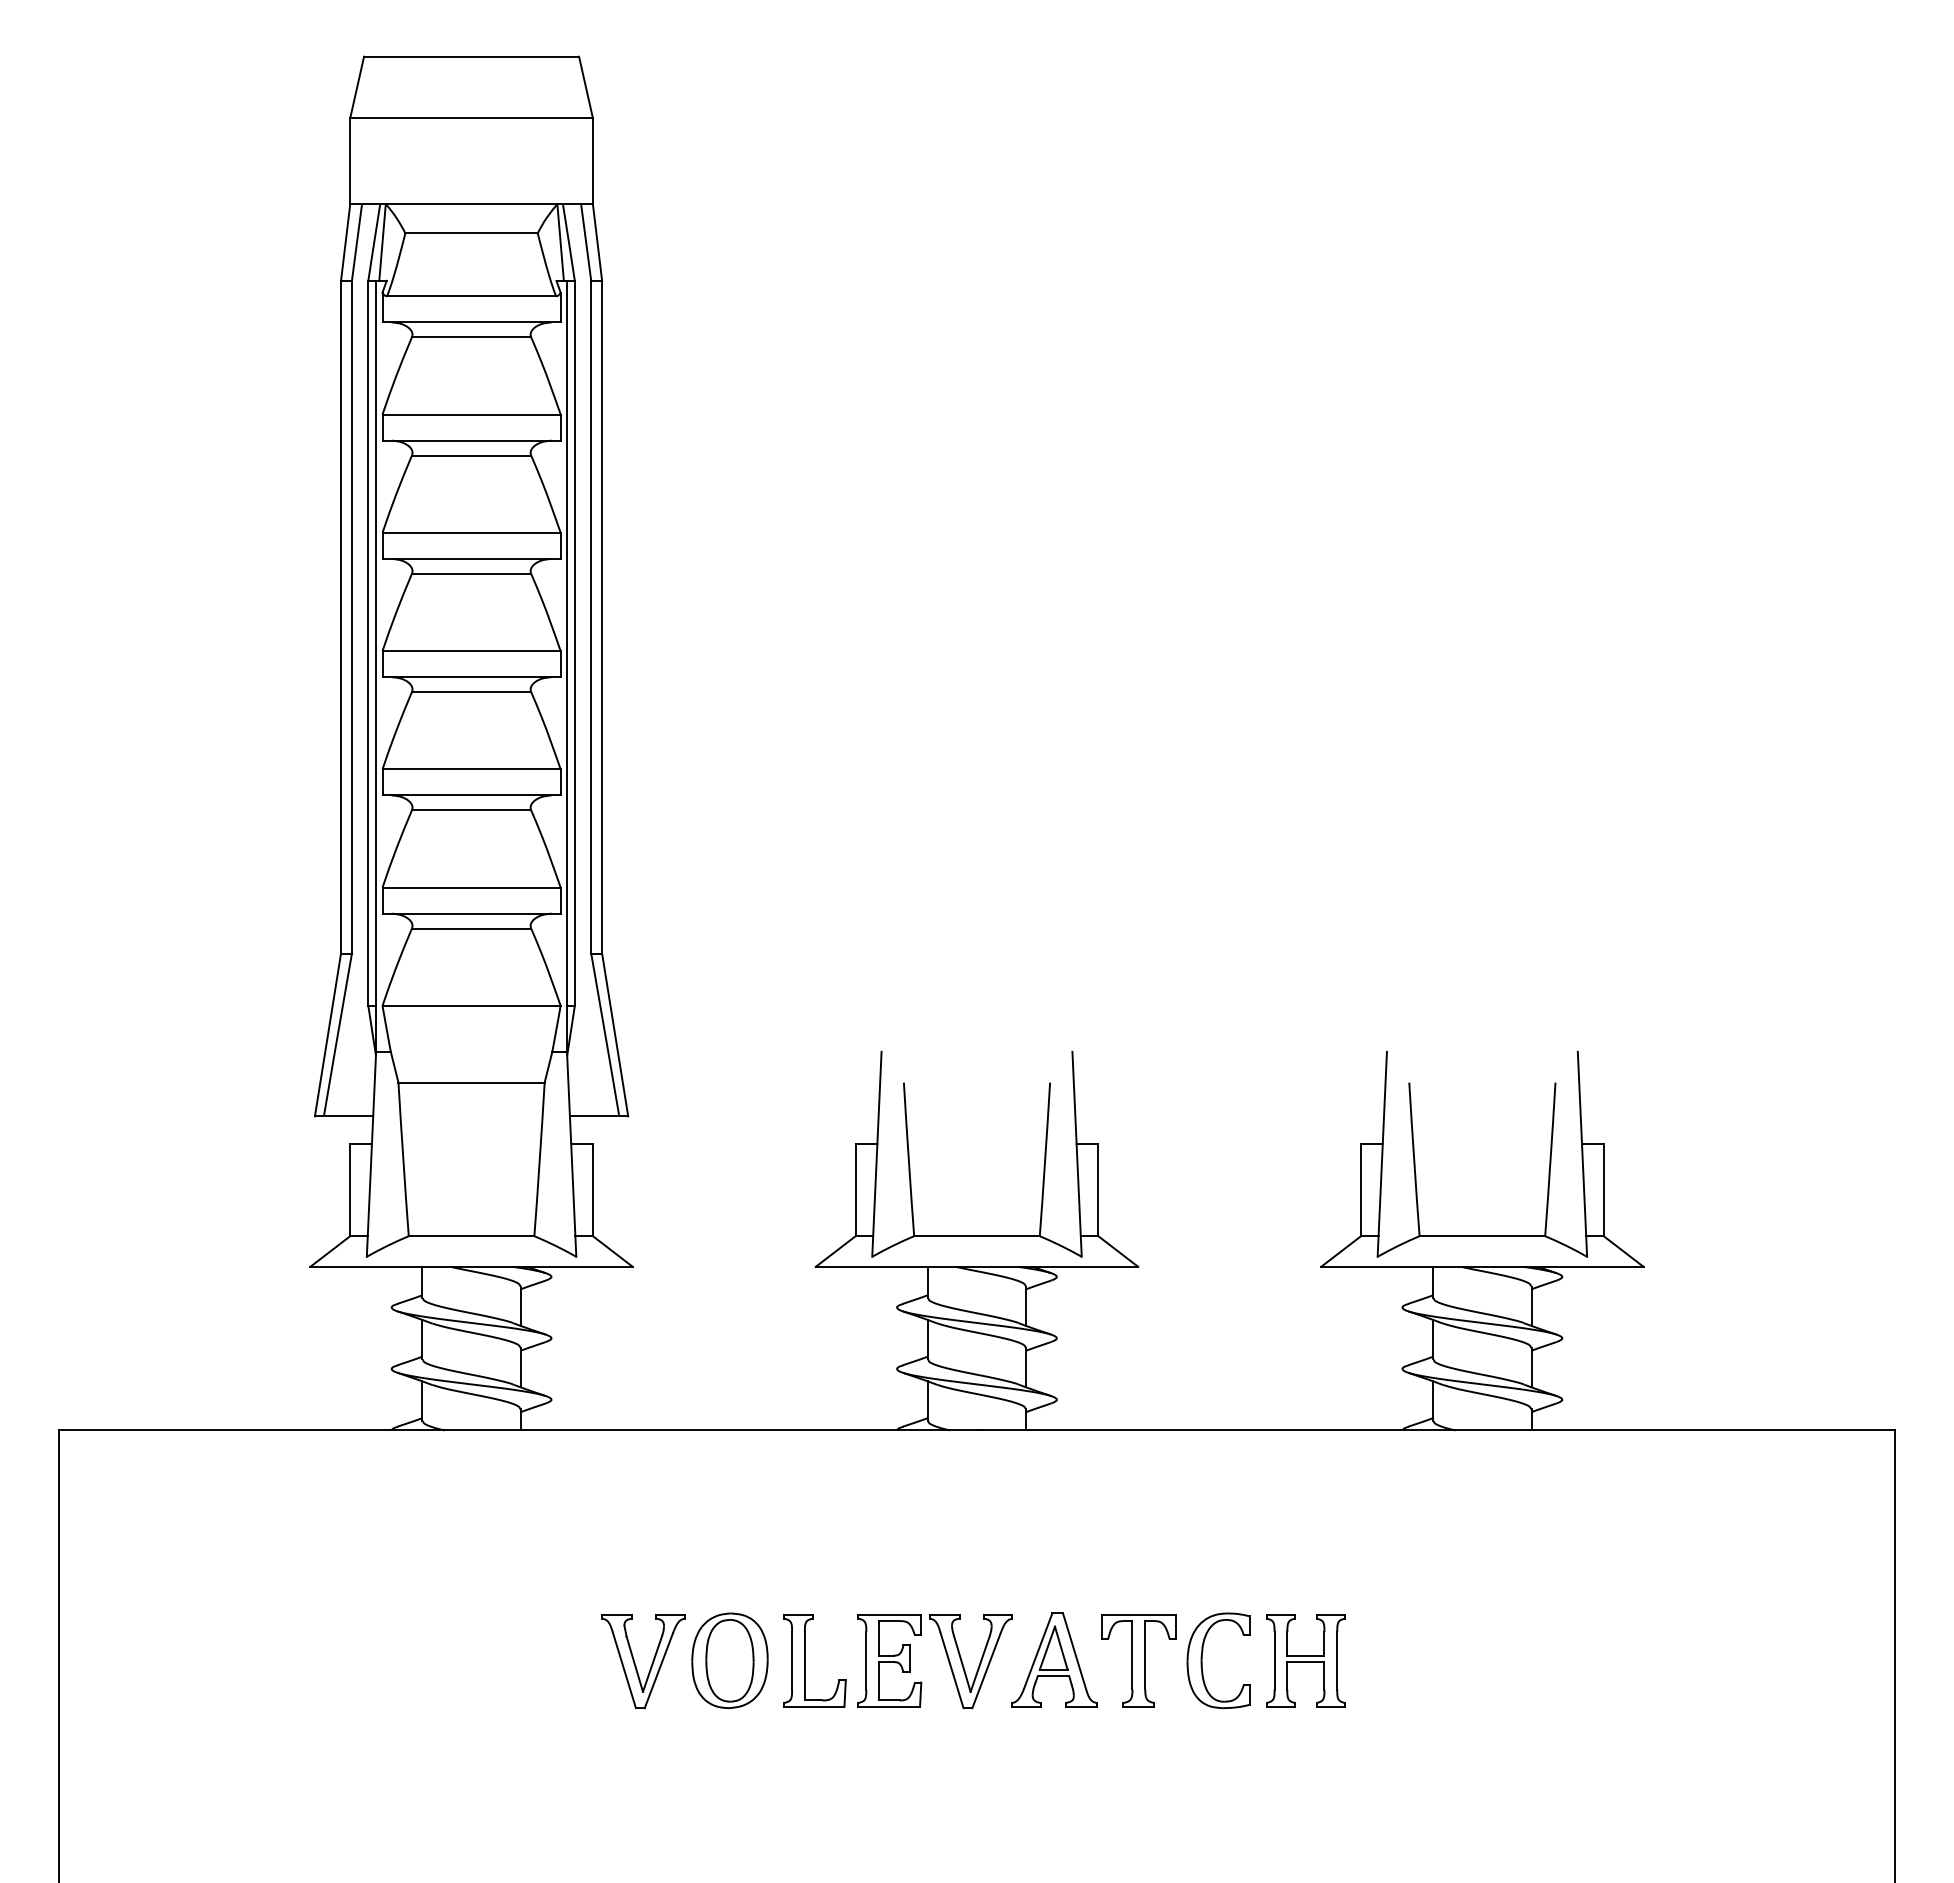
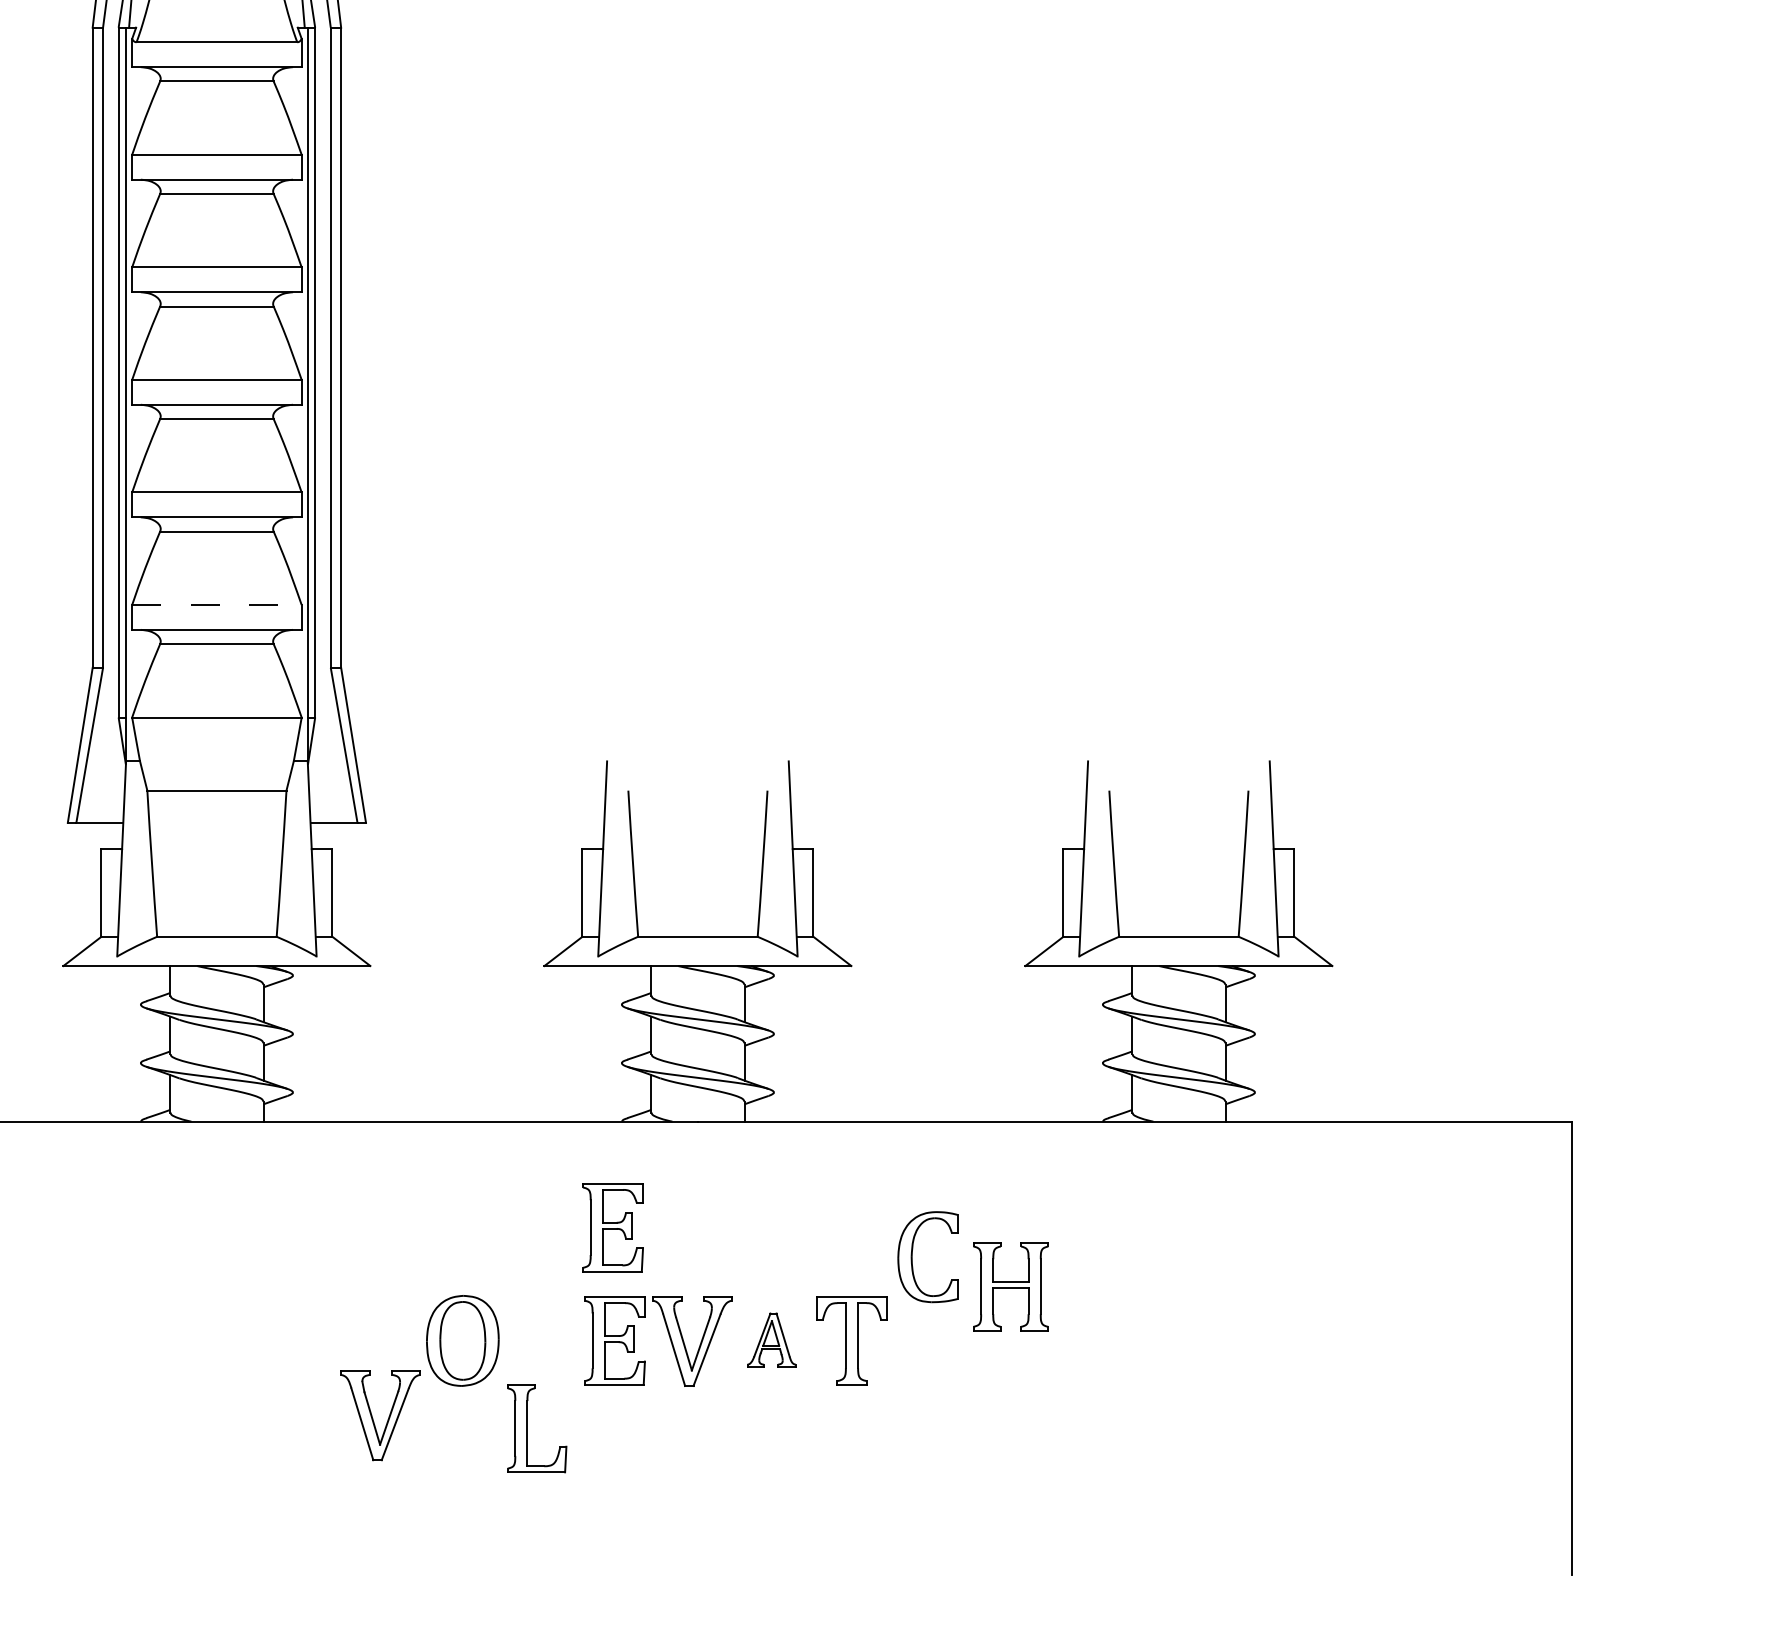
line: (472, 887) -> (217, 604), solid -> dashed
part: (887, 1541) -> (612, 1227), added
part: (1054, 1659) -> (771, 1339), size x0.6
part: (805, 1660) -> (528, 1428), moved
part: (1202, 1660) -> (912, 1256), moved
part: (1305, 1660) -> (1010, 1286), moved
part: (635, 1662) -> (372, 1416), moved

